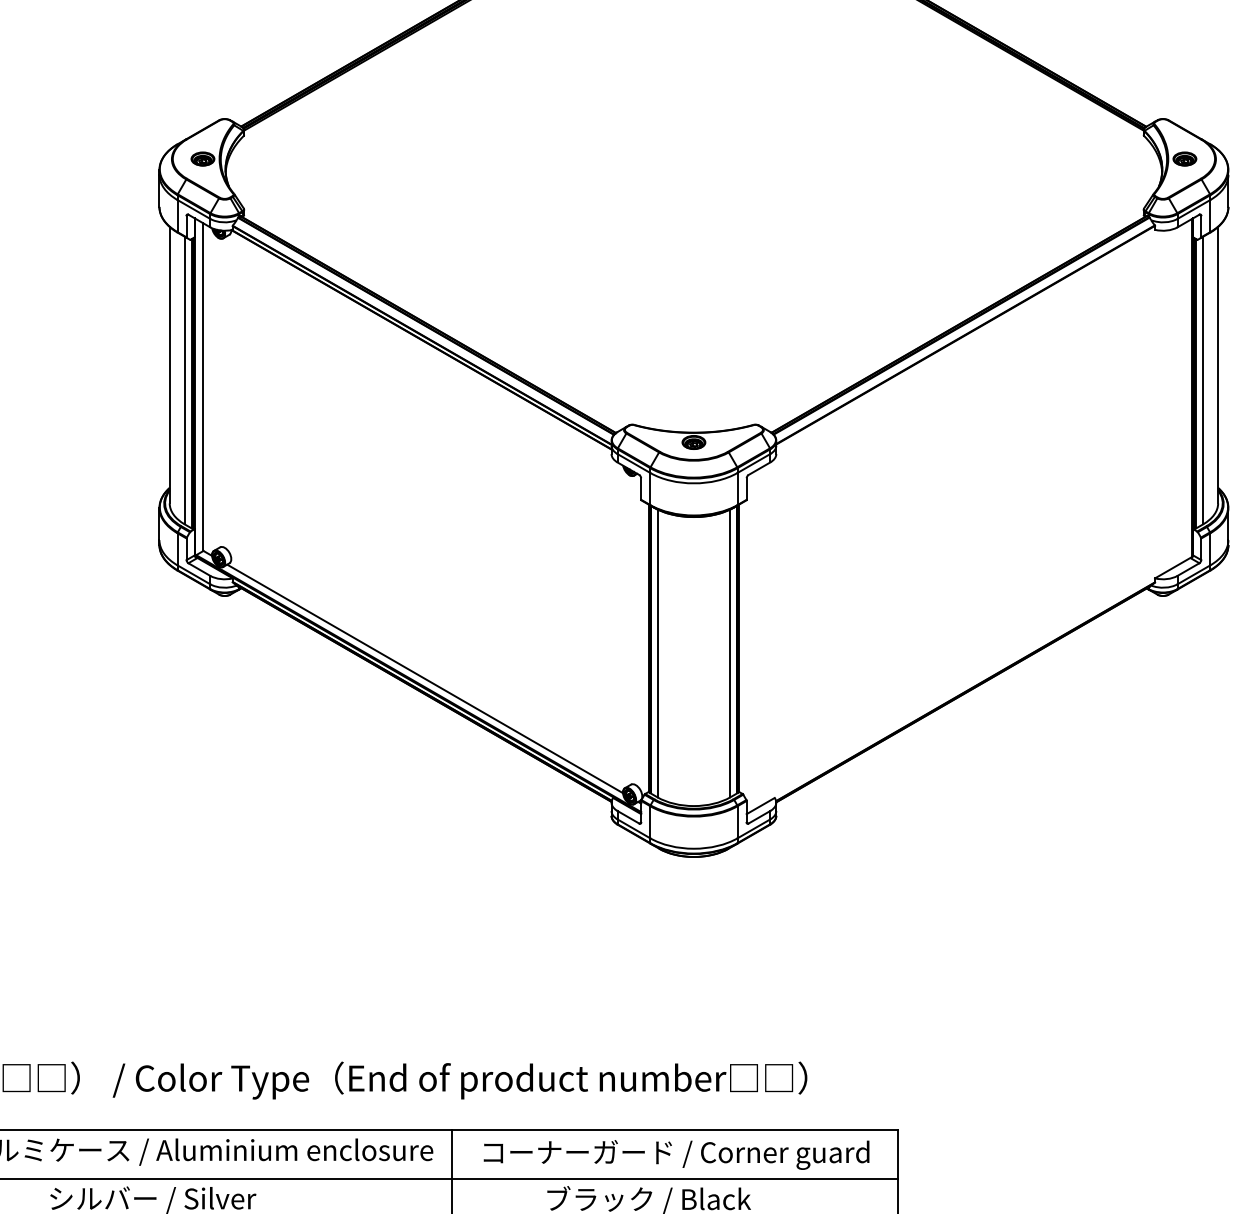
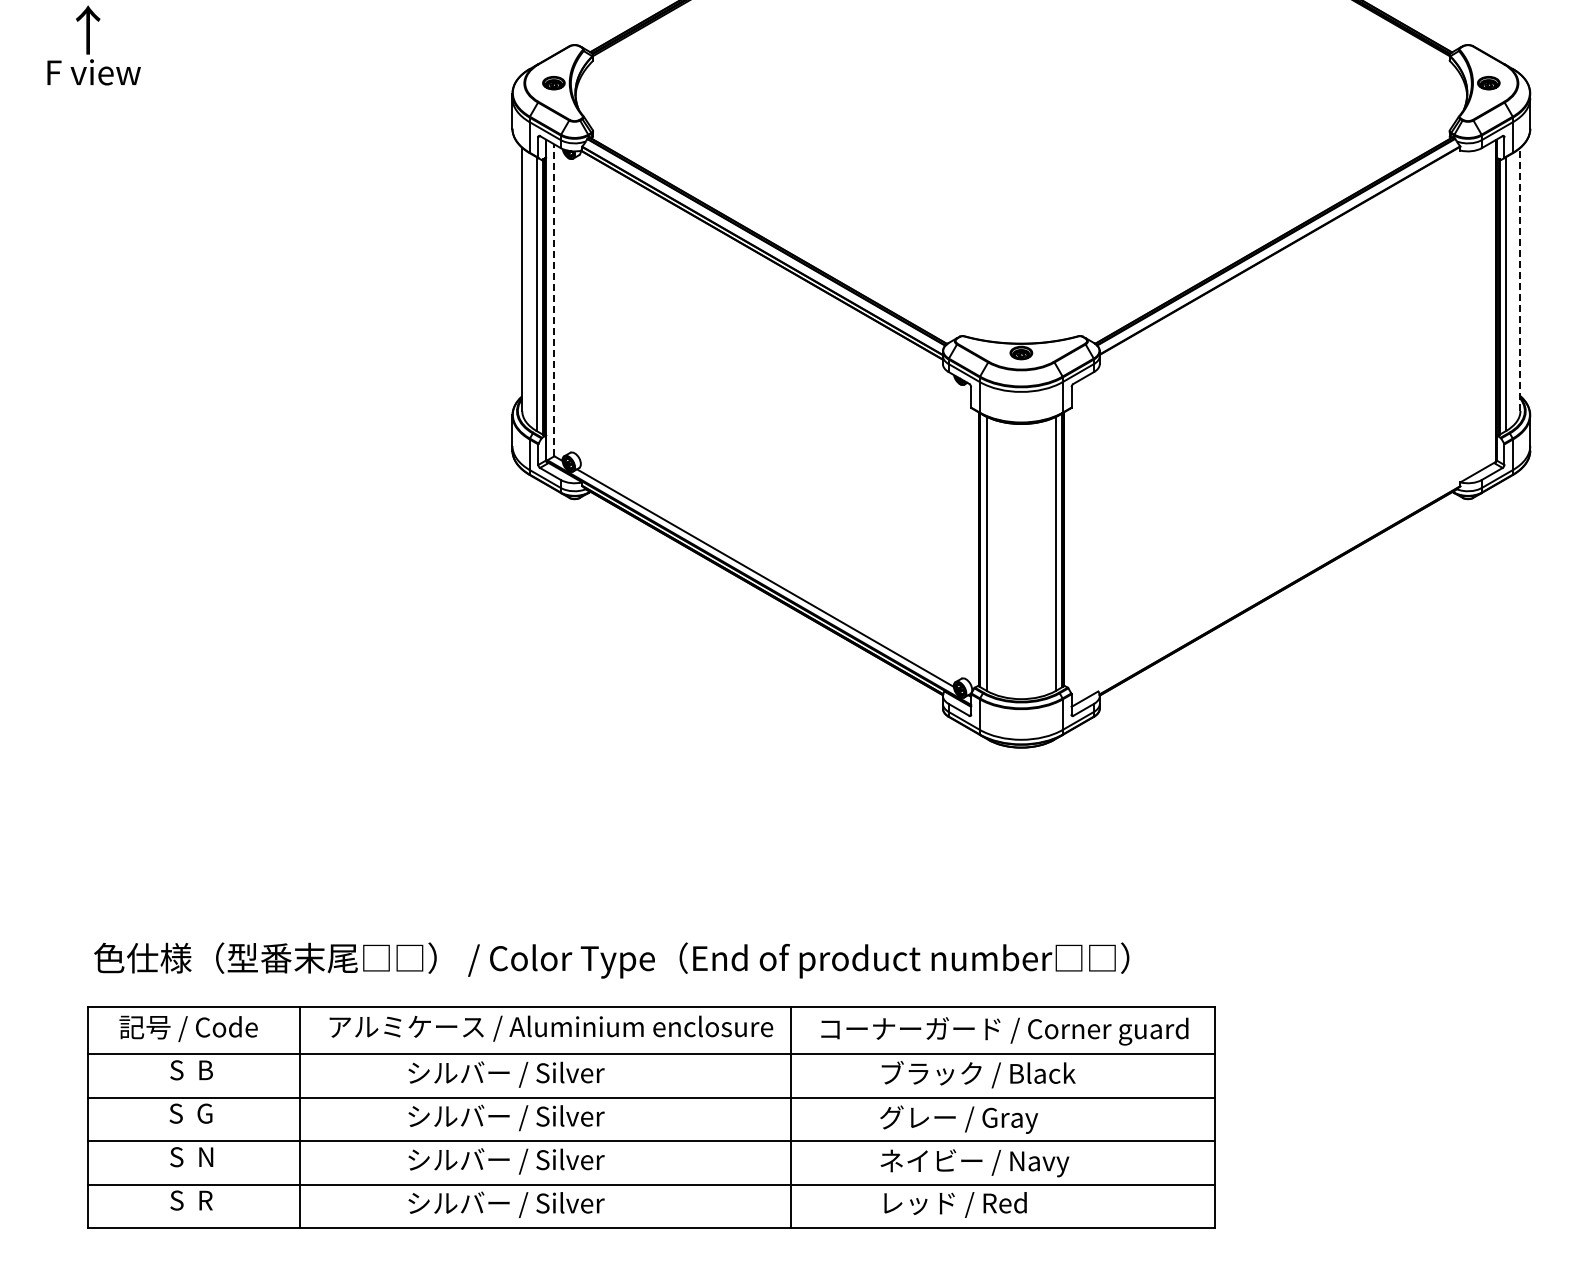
line: (1218, 365) -> (1520, 279), solid -> dashed
line: (203, 387) -> (554, 300), solid -> dashed

